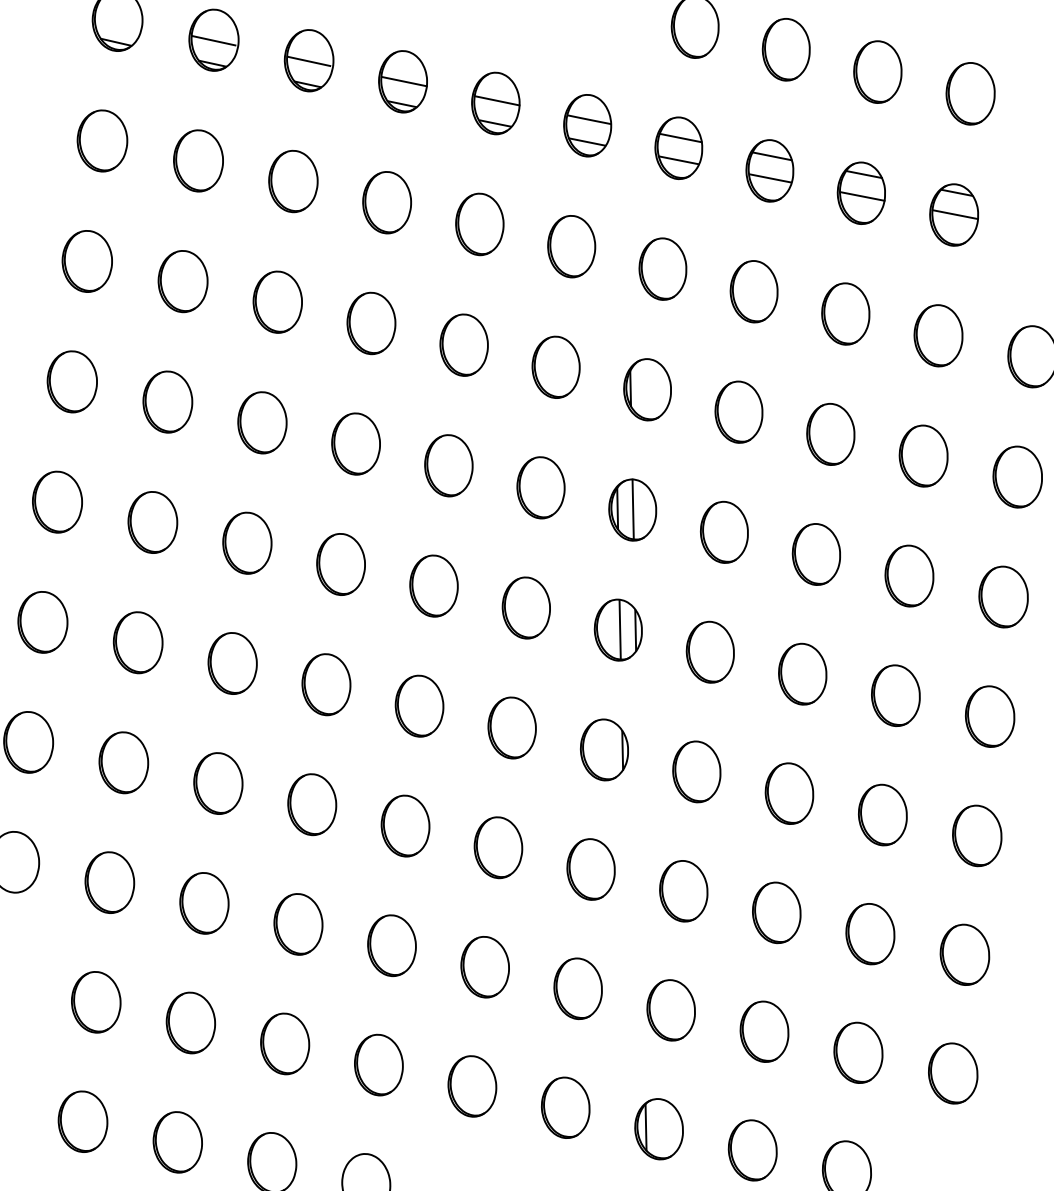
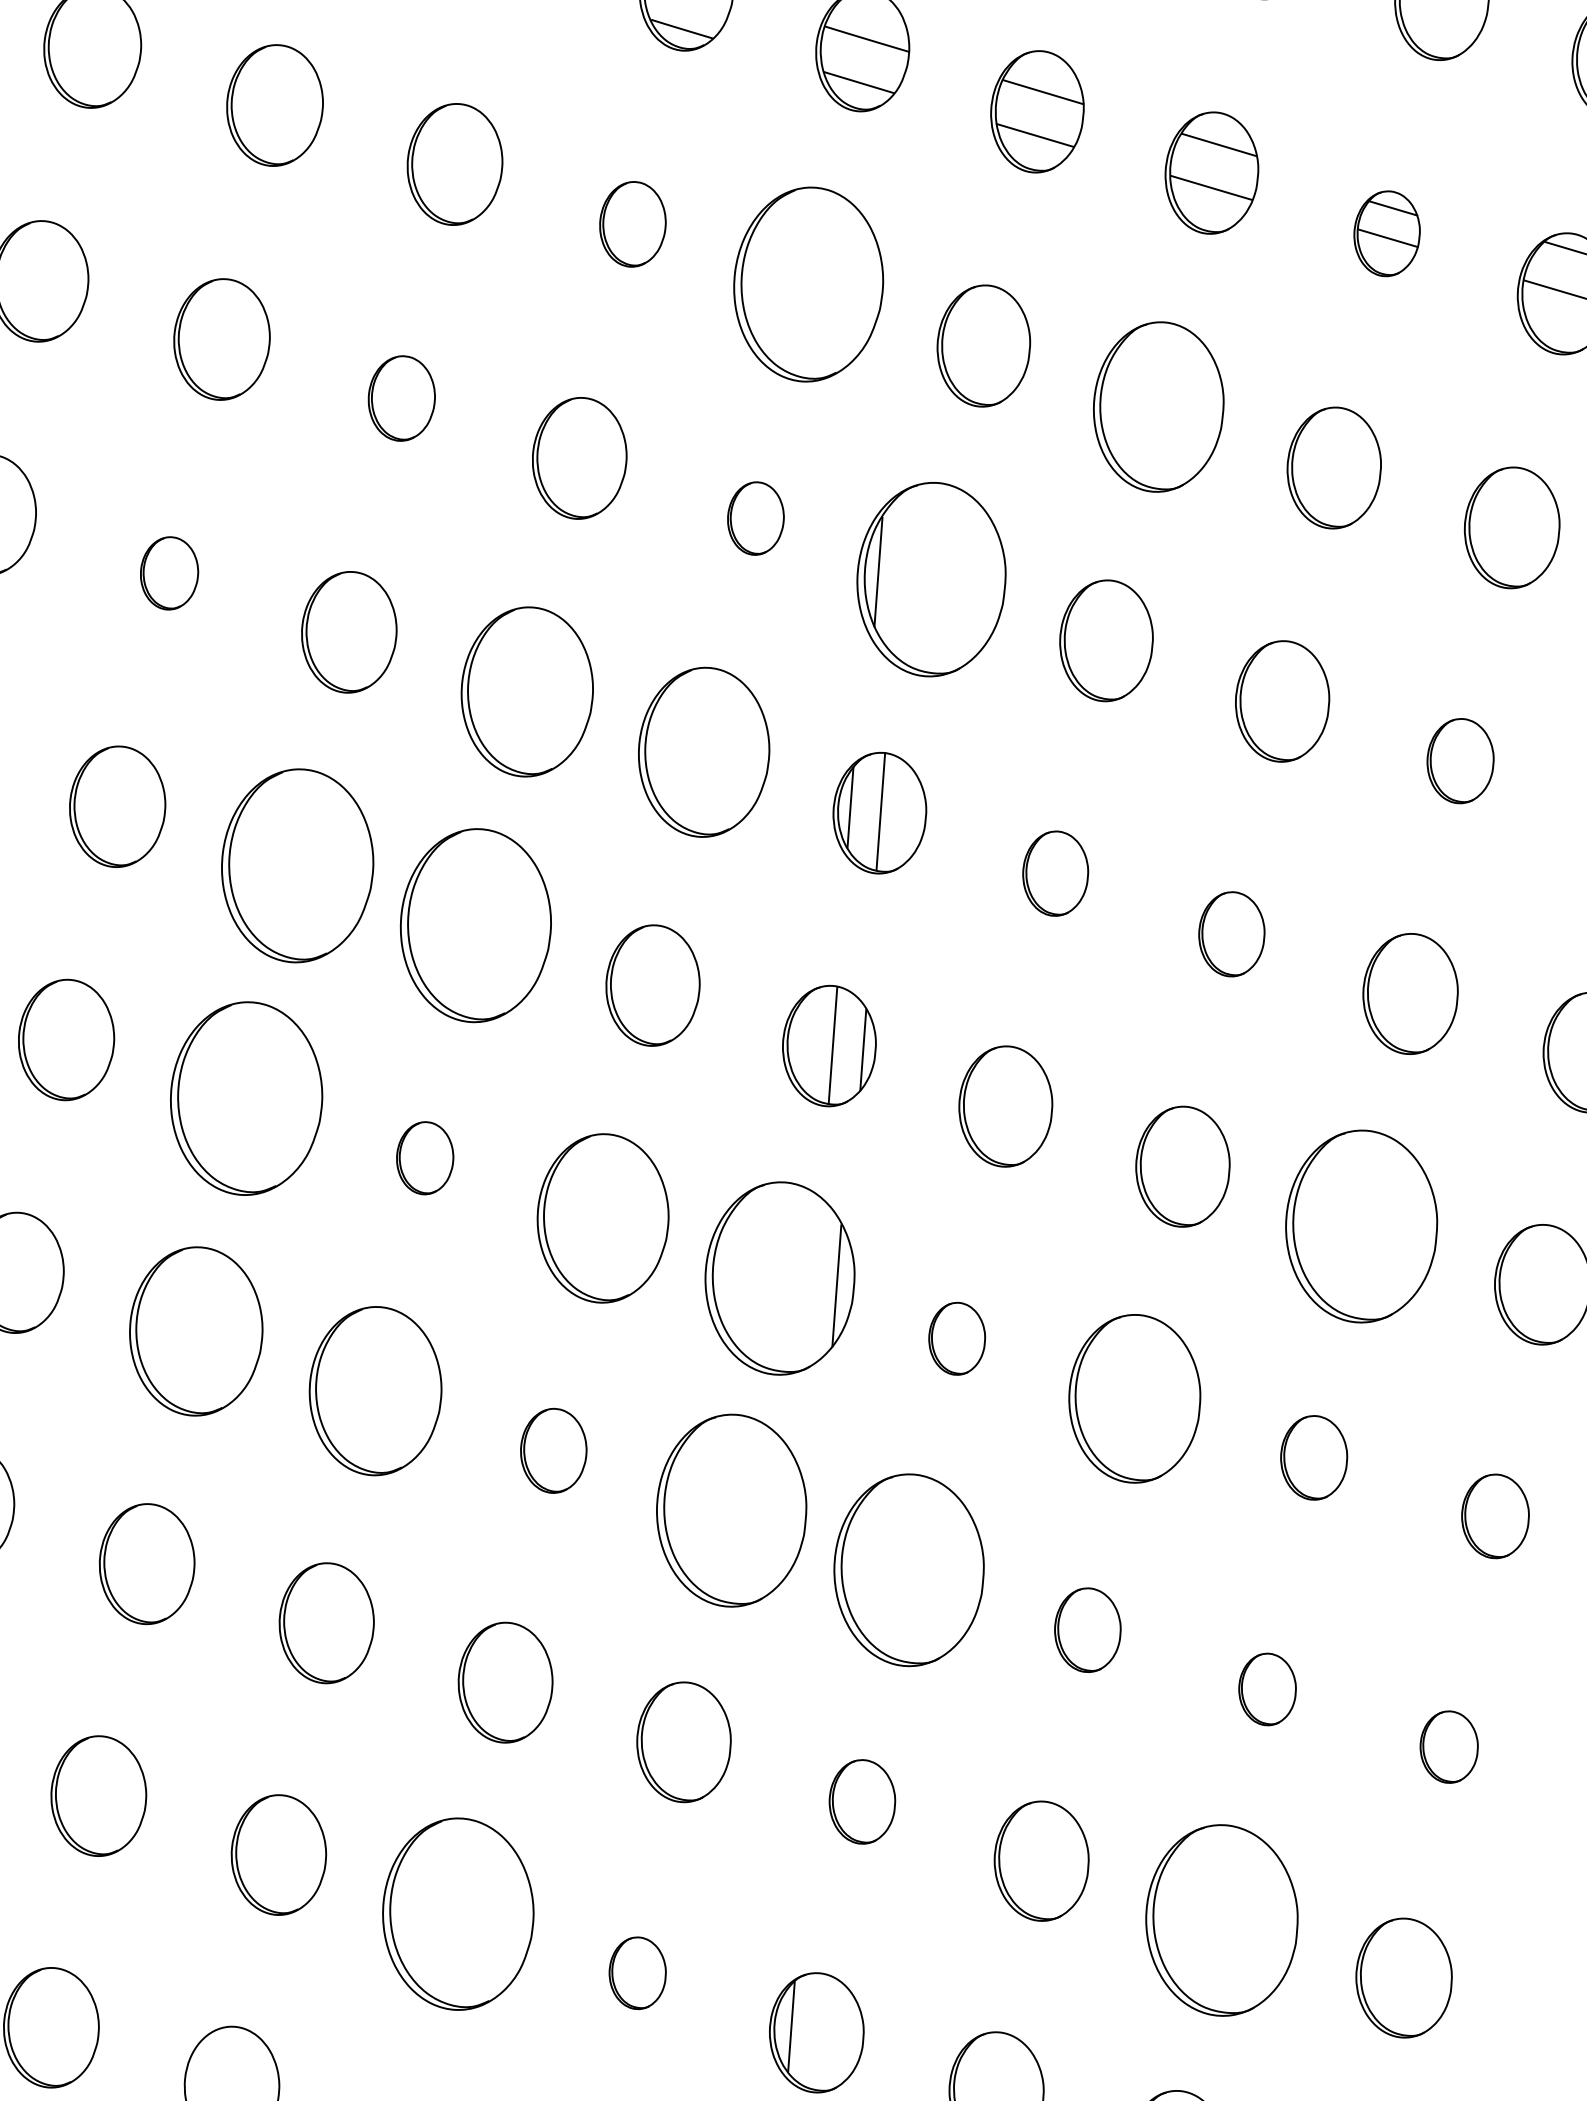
part: (860, 192) -> (1385, 232), size x0.7
part: (479, 224) -> (632, 224), size x0.7
part: (571, 246) -> (808, 284), size x1.6
part: (753, 291) -> (1157, 406), size x1.4
part: (371, 323) -> (401, 398), size x0.7
part: (555, 366) -> (754, 517), size x0.6
part: (647, 389) -> (931, 579), size x1.6
part: (262, 422) -> (169, 572), size x0.6
part: (923, 455) -> (1460, 759), size x0.7
part: (448, 465) -> (526, 691), size x1.4
part: (540, 487) -> (703, 751), size x1.4
part: (724, 531) -> (1055, 872), size x0.7
part: (815, 554) -> (1230, 934), size x0.7
part: (340, 564) -> (296, 865), size x1.6
part: (433, 585) -> (474, 924), size x1.6
part: (326, 684) -> (246, 1098), size x1.6
part: (895, 695) -> (1361, 1225), size x1.6
part: (419, 705) -> (425, 1156), size x0.6
part: (511, 727) -> (601, 1217), size x1.4
part: (604, 749) -> (780, 1277), size x1.6
part: (696, 771) -> (956, 1337), size x0.6
part: (789, 793) -> (1134, 1398), size x1.4
part: (312, 804) -> (196, 1331), size x1.4
part: (882, 814) -> (1313, 1456), size x0.7
part: (405, 825) -> (375, 1389), size x1.4
part: (977, 835) -> (1495, 1515), size x0.7
part: (498, 847) -> (553, 1450), size x0.7
part: (590, 869) -> (730, 1510), size x1.6
part: (683, 891) -> (908, 1570), size x1.6
part: (776, 912) -> (1087, 1629), size x0.7
part: (870, 934) -> (1267, 1689), size x0.6
part: (964, 954) -> (1448, 1746), size x0.6
part: (670, 1010) -> (861, 1801), size x0.7
part: (858, 1052) -> (1222, 1919), size x1.6
part: (472, 1086) -> (458, 1914), size x1.6
part: (565, 1107) -> (637, 1972), size x0.6

